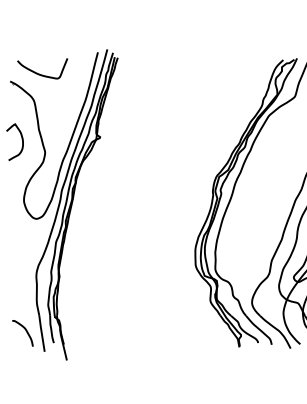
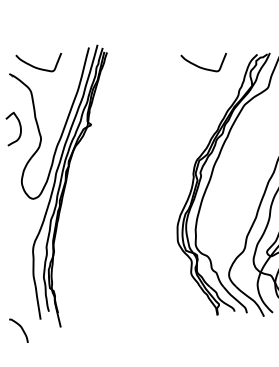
curve: (220, 73) -> (200, 66), added
curve: (25, 331) -> (21, 329), moved

